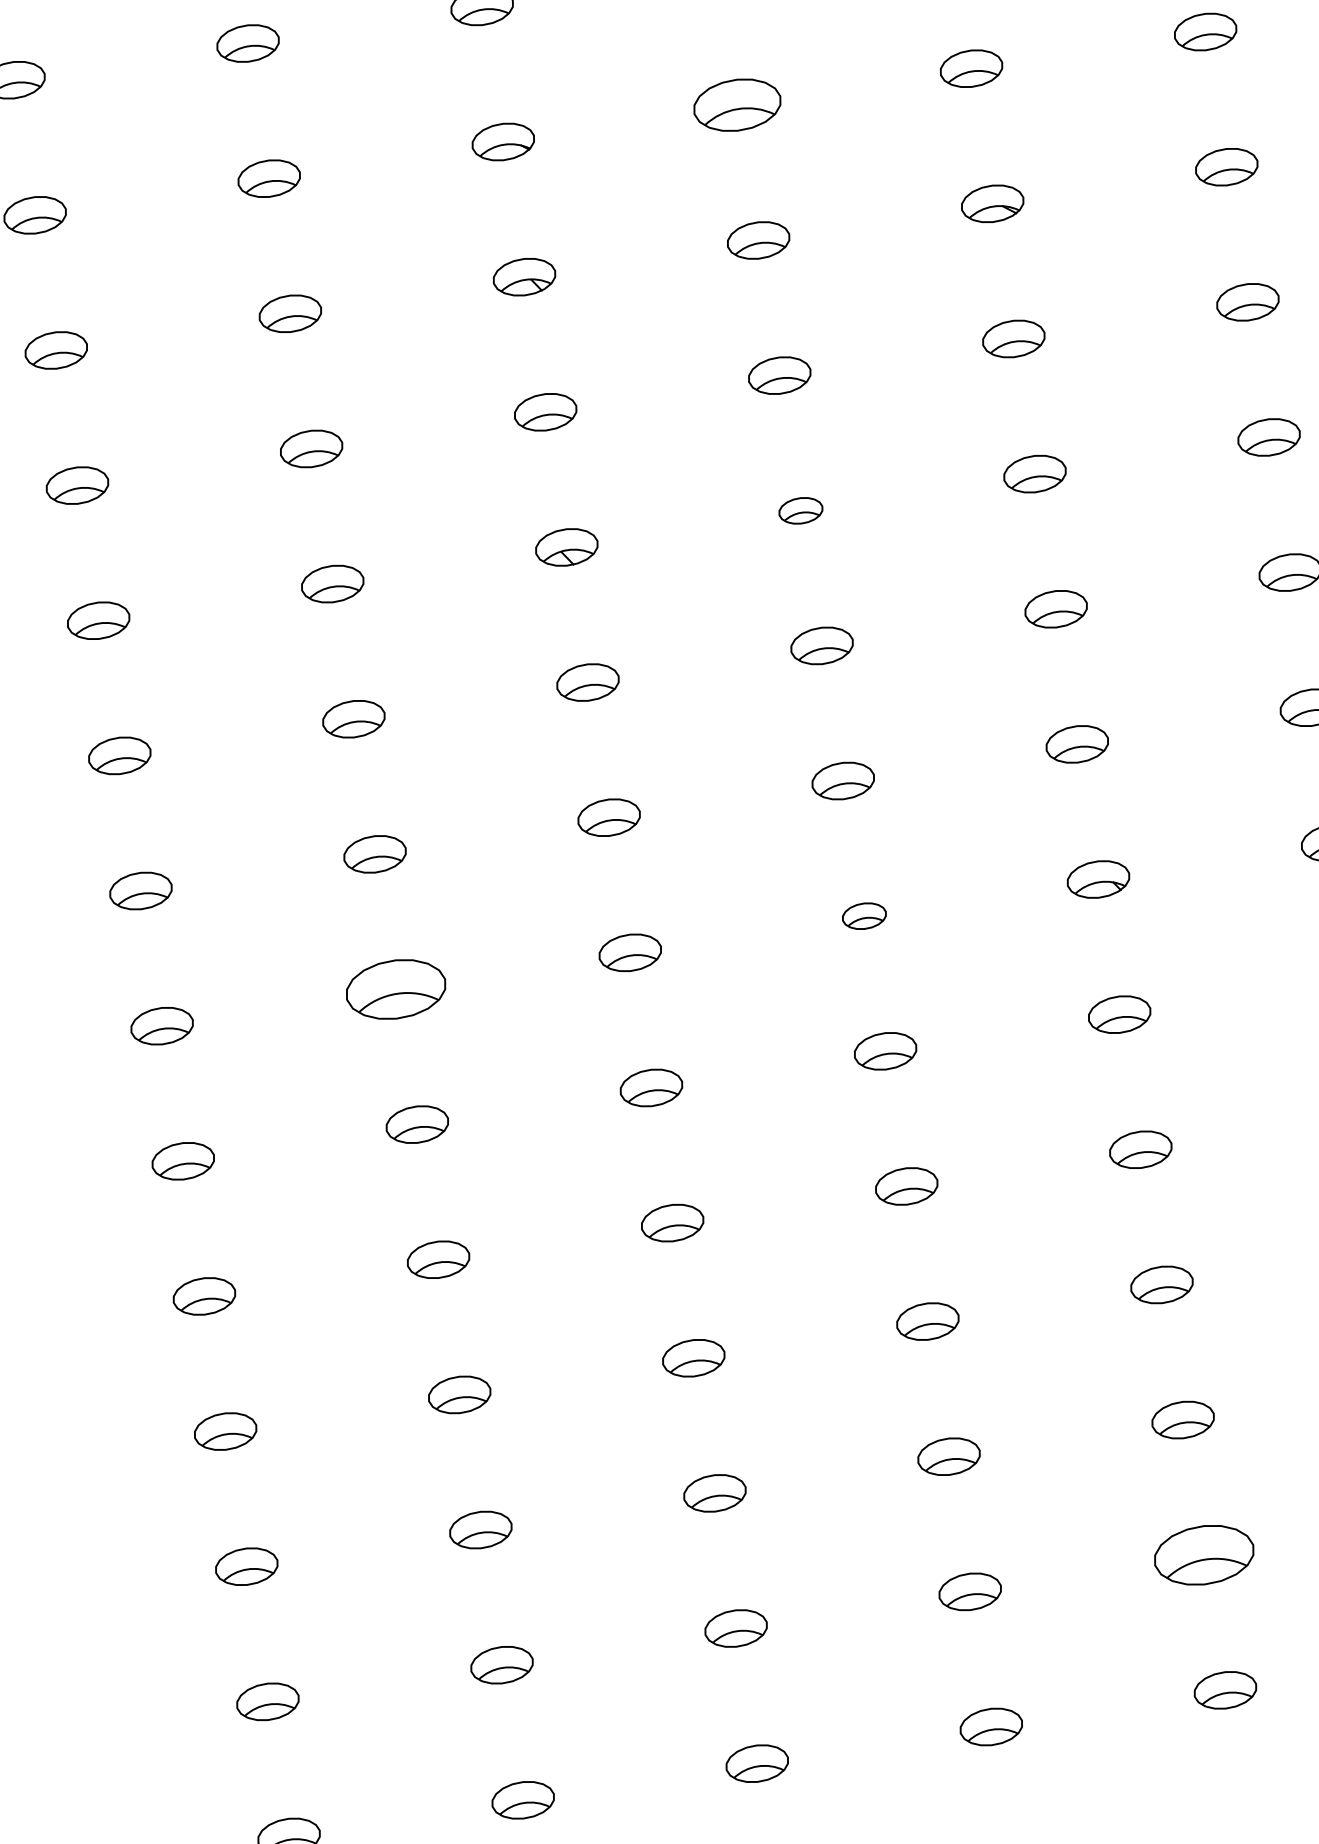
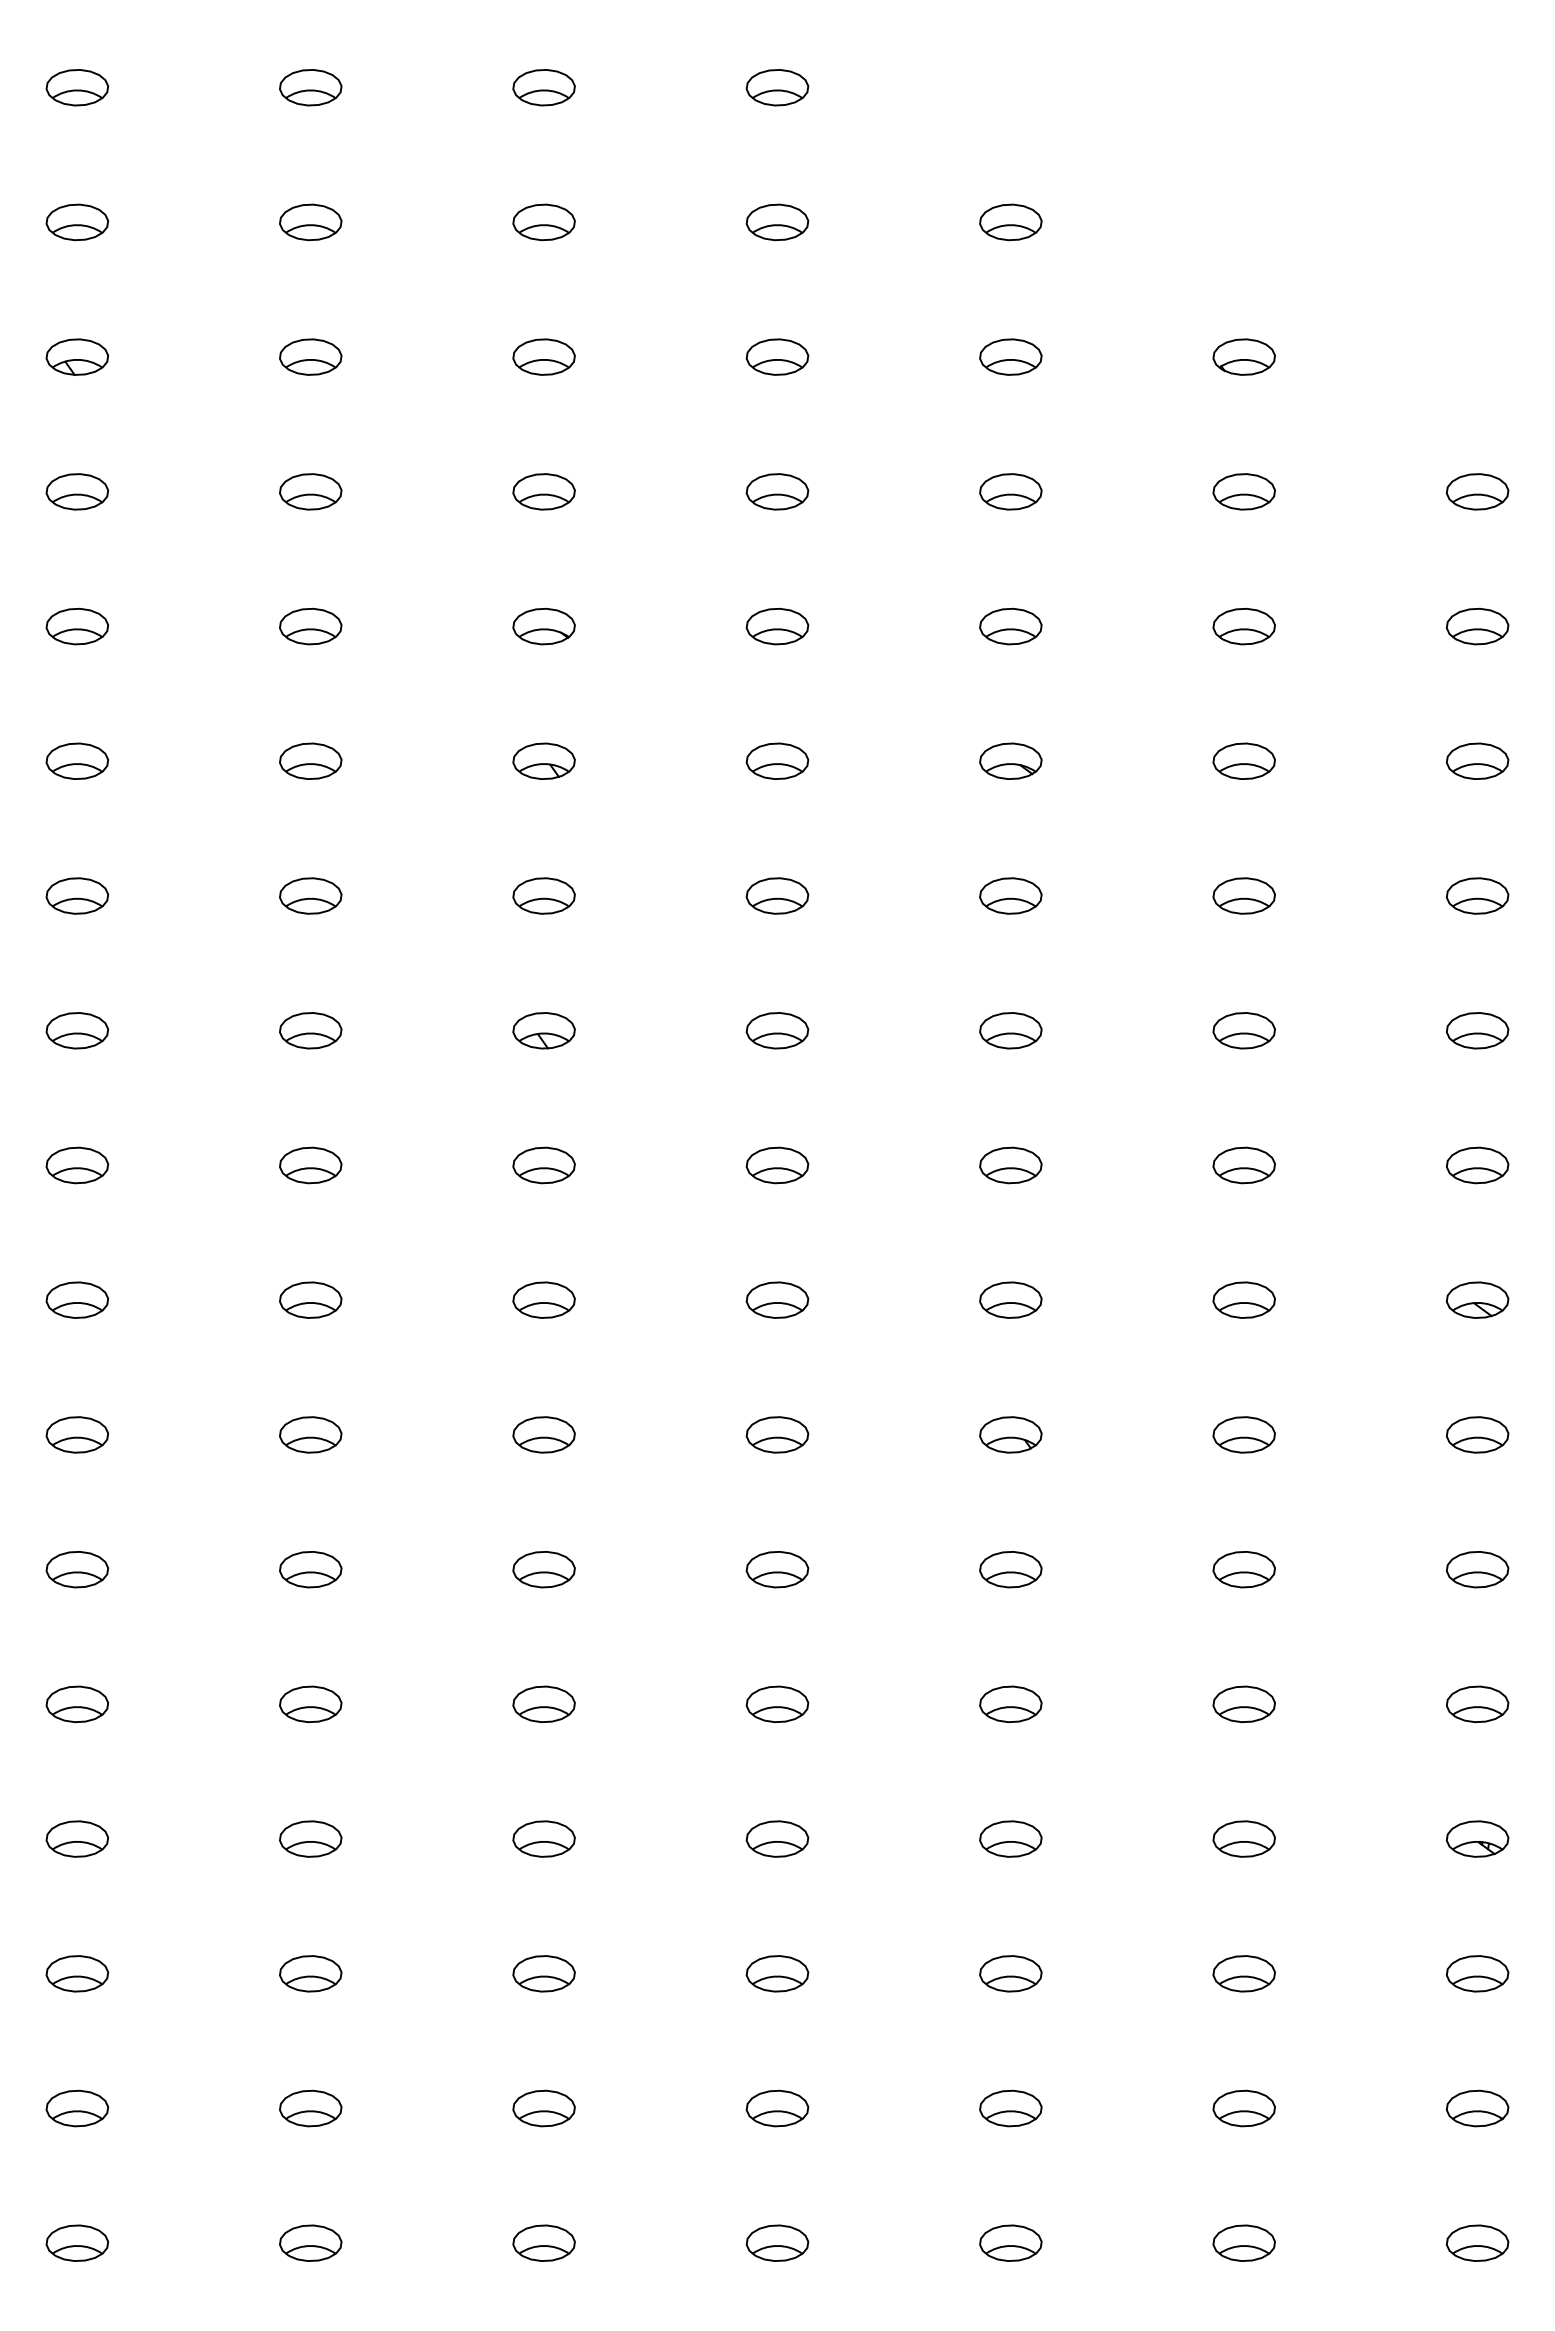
part: (737, 105) -> (777, 626), size x0.71
part: (800, 510) -> (777, 1030), size x1.43
part: (864, 915) -> (777, 1434), size x1.43
part: (395, 989) -> (310, 1434), size x0.62
part: (1203, 1555) -> (1010, 2108), size x0.62

